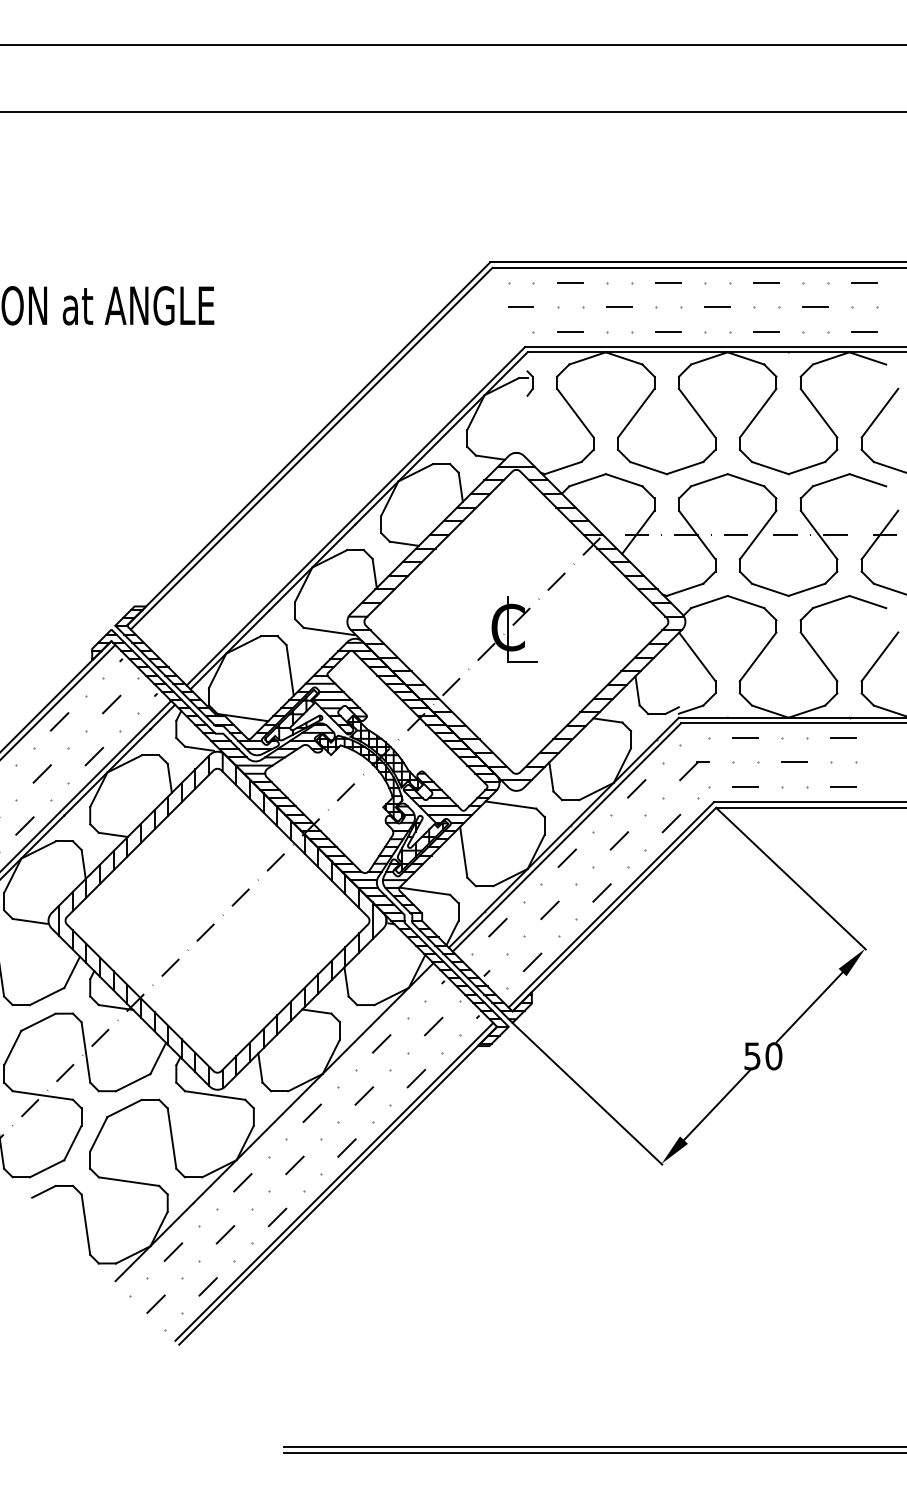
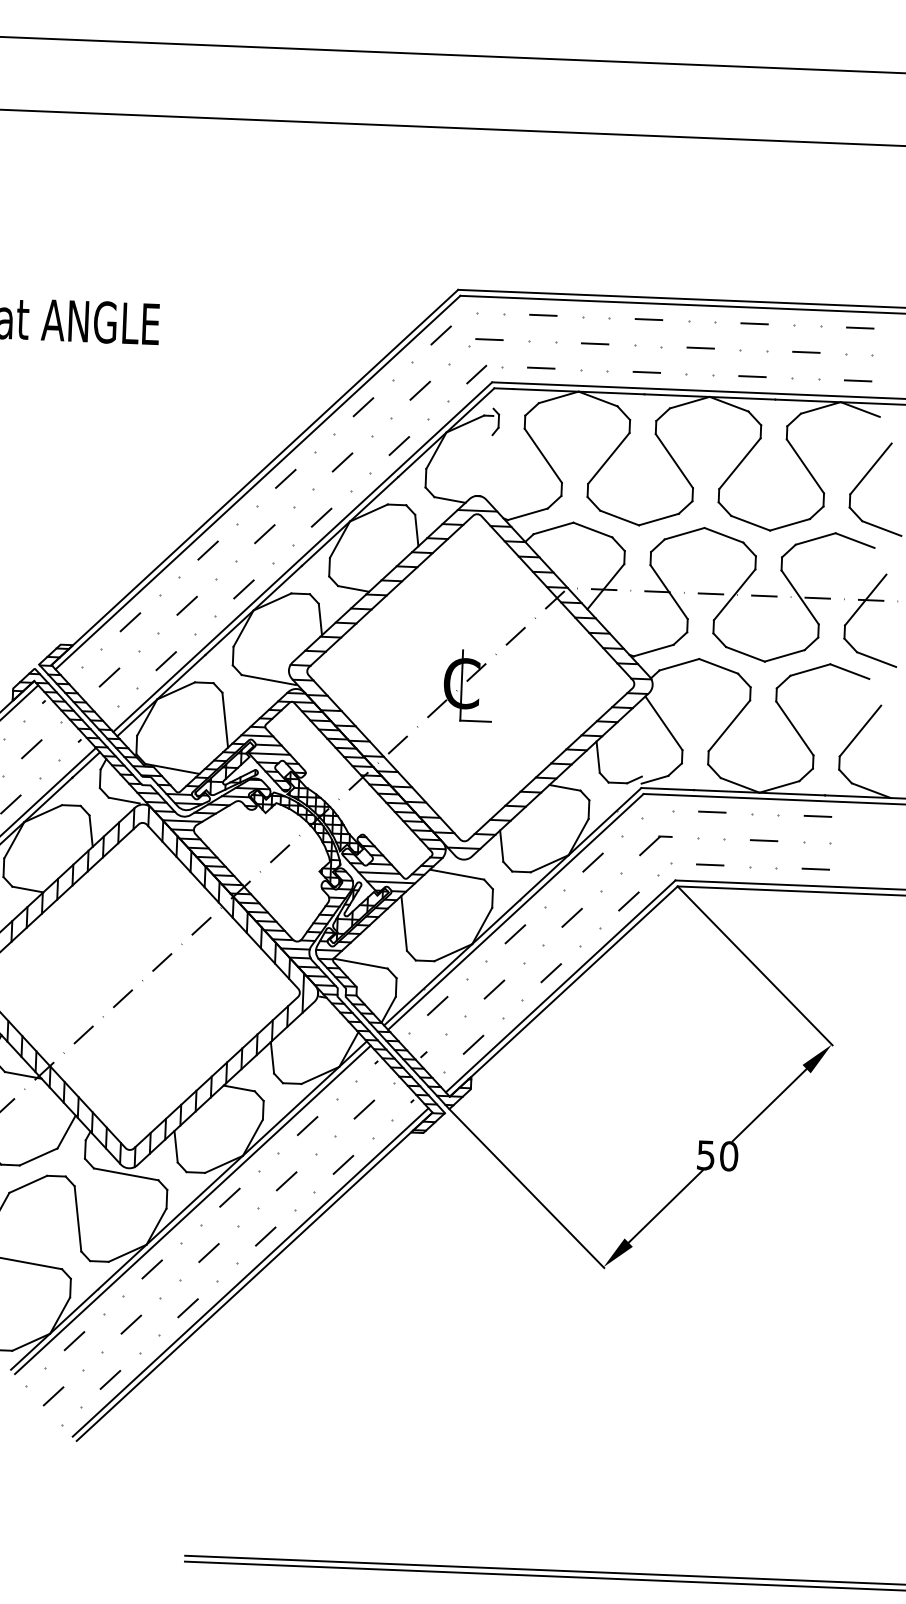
part: (328, 486) -> (274, 524), added
line: (278, 1125) -> (193, 1209), added

